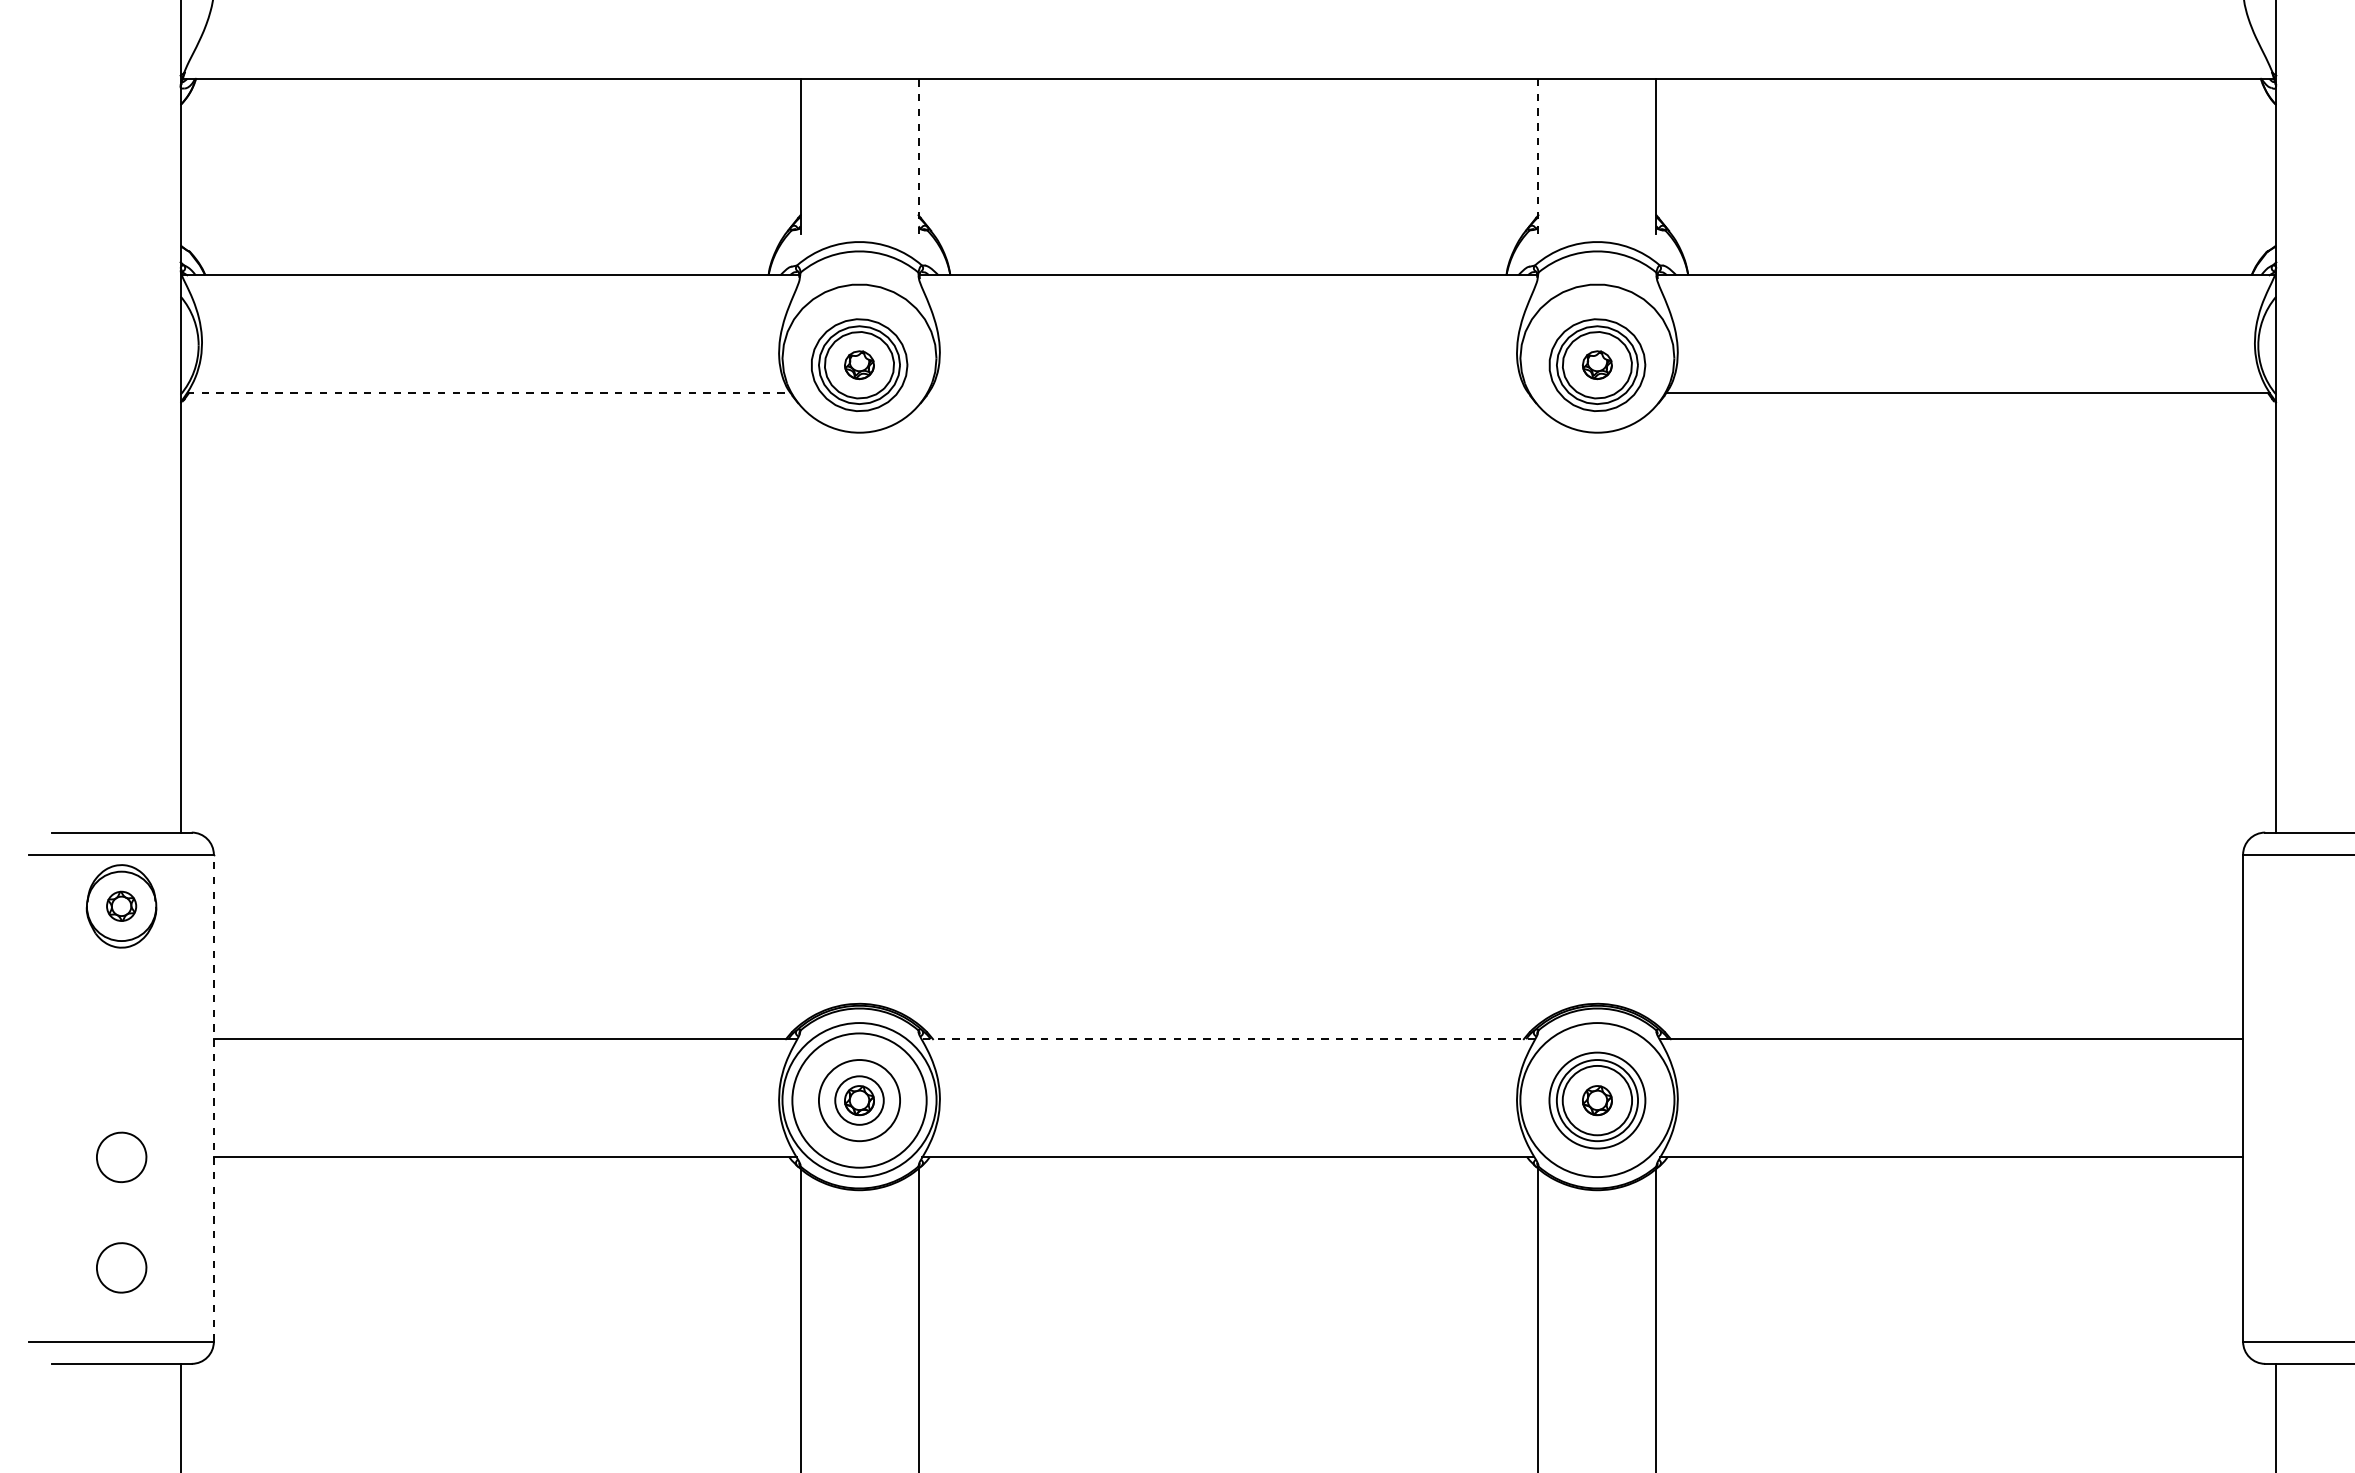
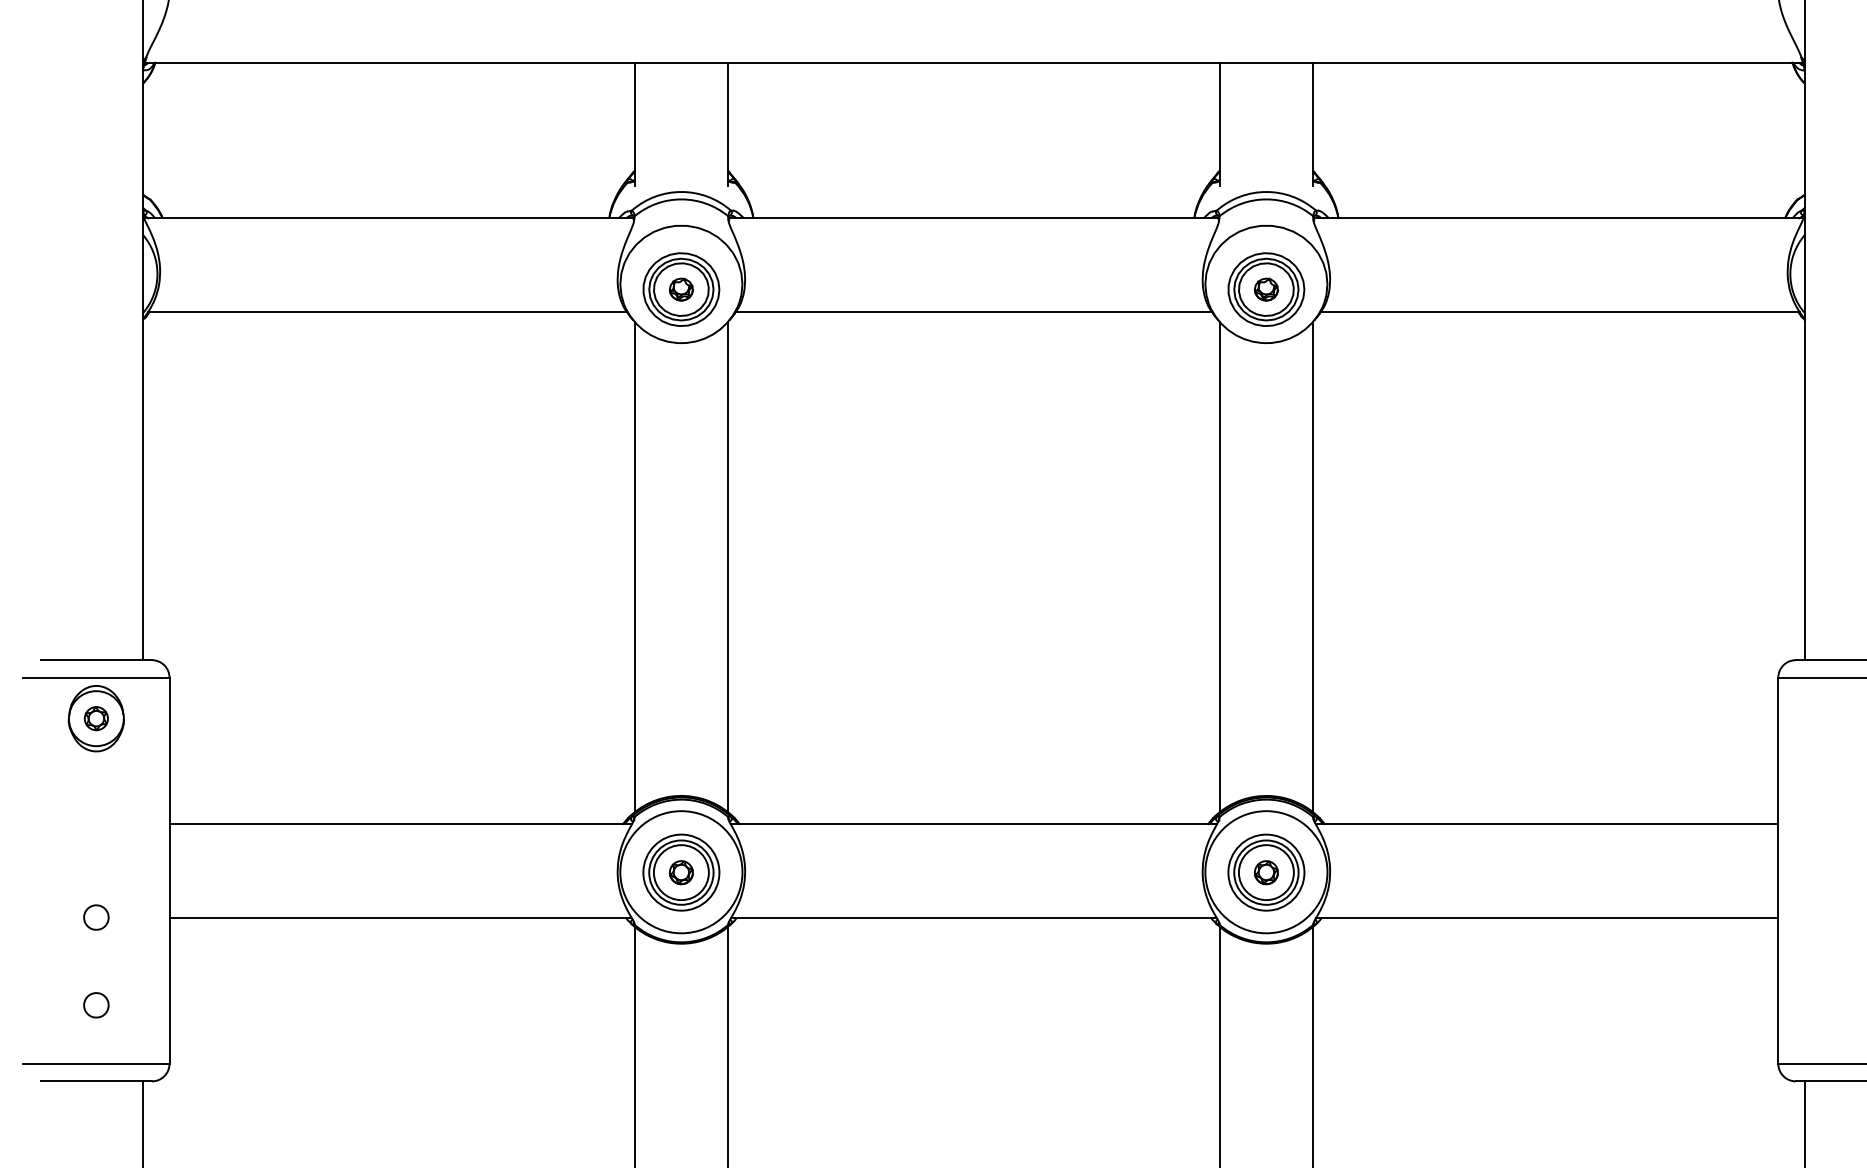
line: (918, 156) -> (728, 124), dashed -> solid
line: (1538, 156) -> (1219, 124), dashed -> solid
line: (489, 393) -> (388, 312), dashed -> solid
line: (1228, 393) -> (973, 312), added
line: (800, 714) -> (634, 566), added
line: (918, 714) -> (728, 566), added
line: (1538, 714) -> (1219, 566), added
line: (1656, 714) -> (1313, 566), added
line: (1228, 1039) -> (973, 824), dashed -> solid
line: (213, 1098) -> (169, 870), dashed -> solid
circle: (859, 1100) -> (681, 872), size x0.71
circle: (859, 1100) -> (681, 872), size x1.43
part: (121, 1156) -> (96, 916), size x0.62
part: (121, 1267) -> (96, 1004), size x0.62

